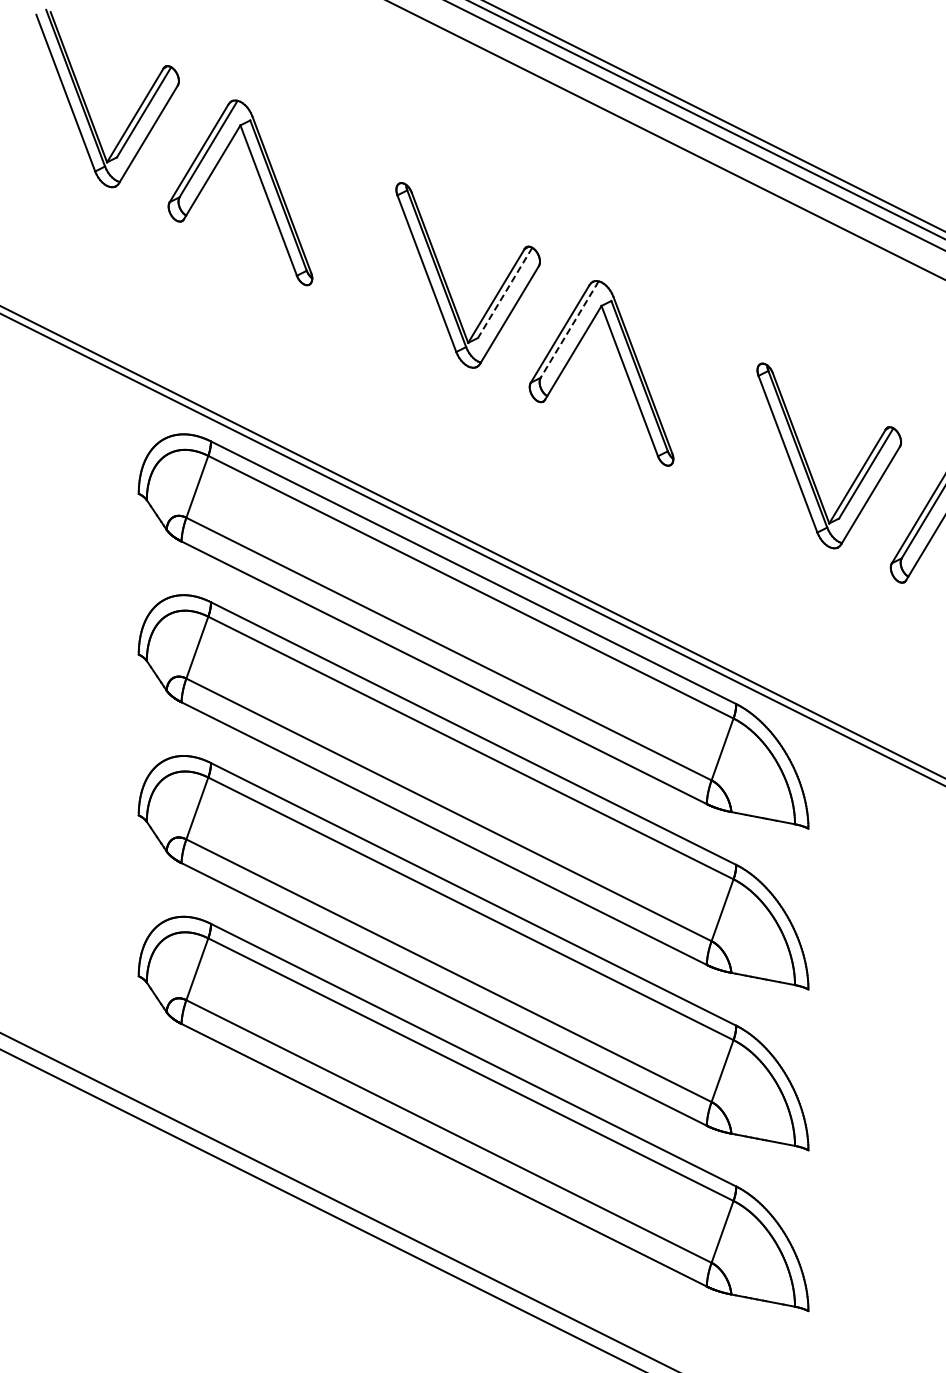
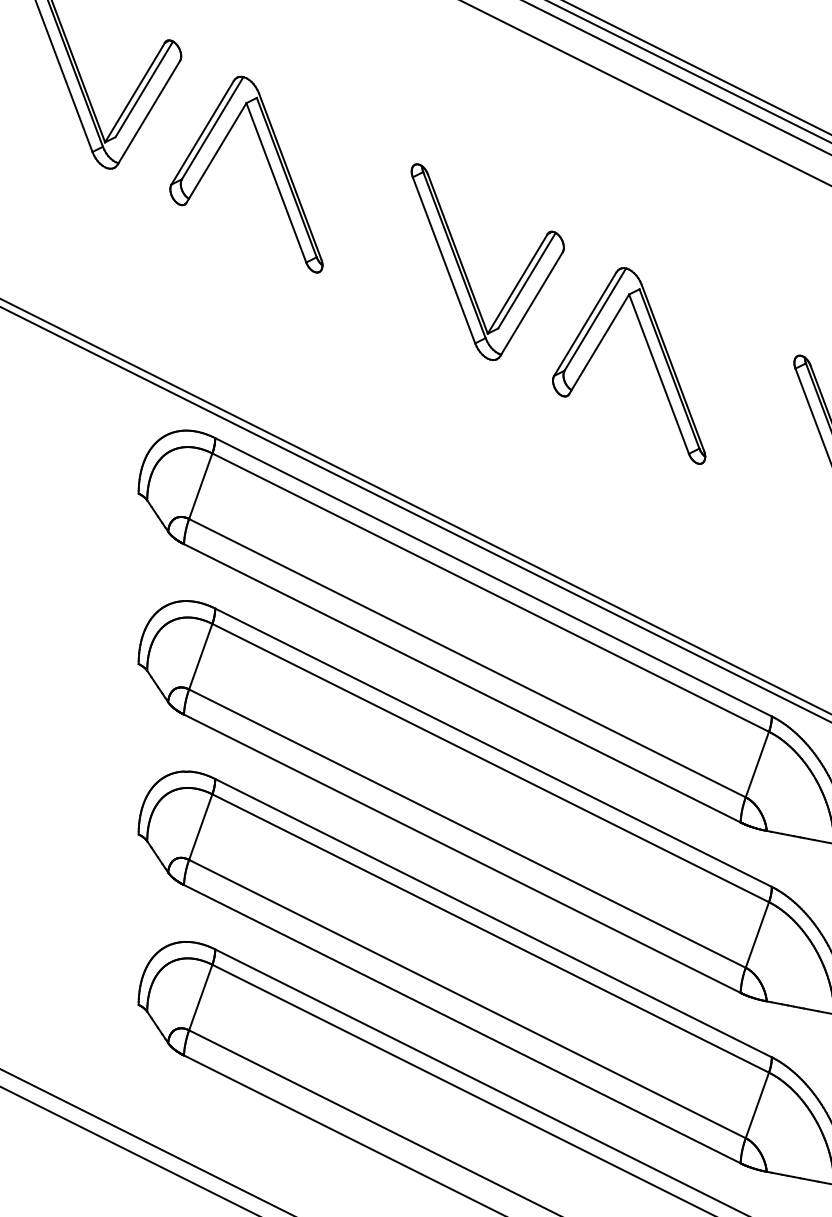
line: (505, 292) -> (527, 280), dashed -> solid
line: (569, 330) -> (595, 320), dashed -> solid

